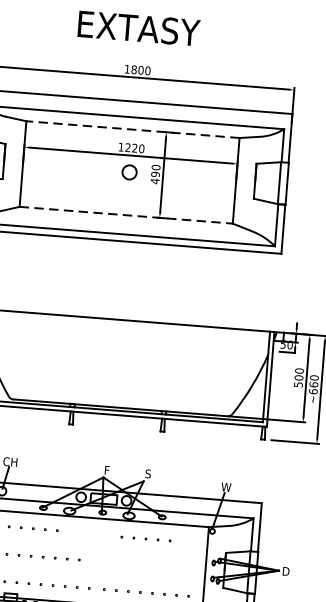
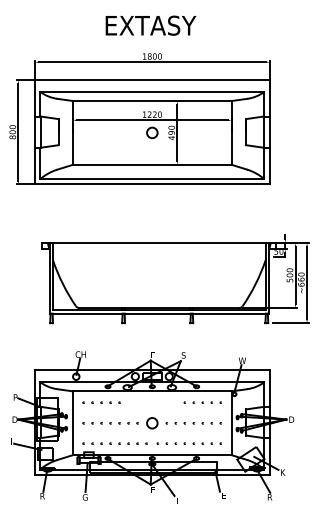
line: (133, 128) -> (152, 100), dashed -> solid
line: (126, 214) -> (152, 164), dashed -> solid
part: (145, 538) -> (202, 402), moved
part: (140, 565) -> (183, 423), added

